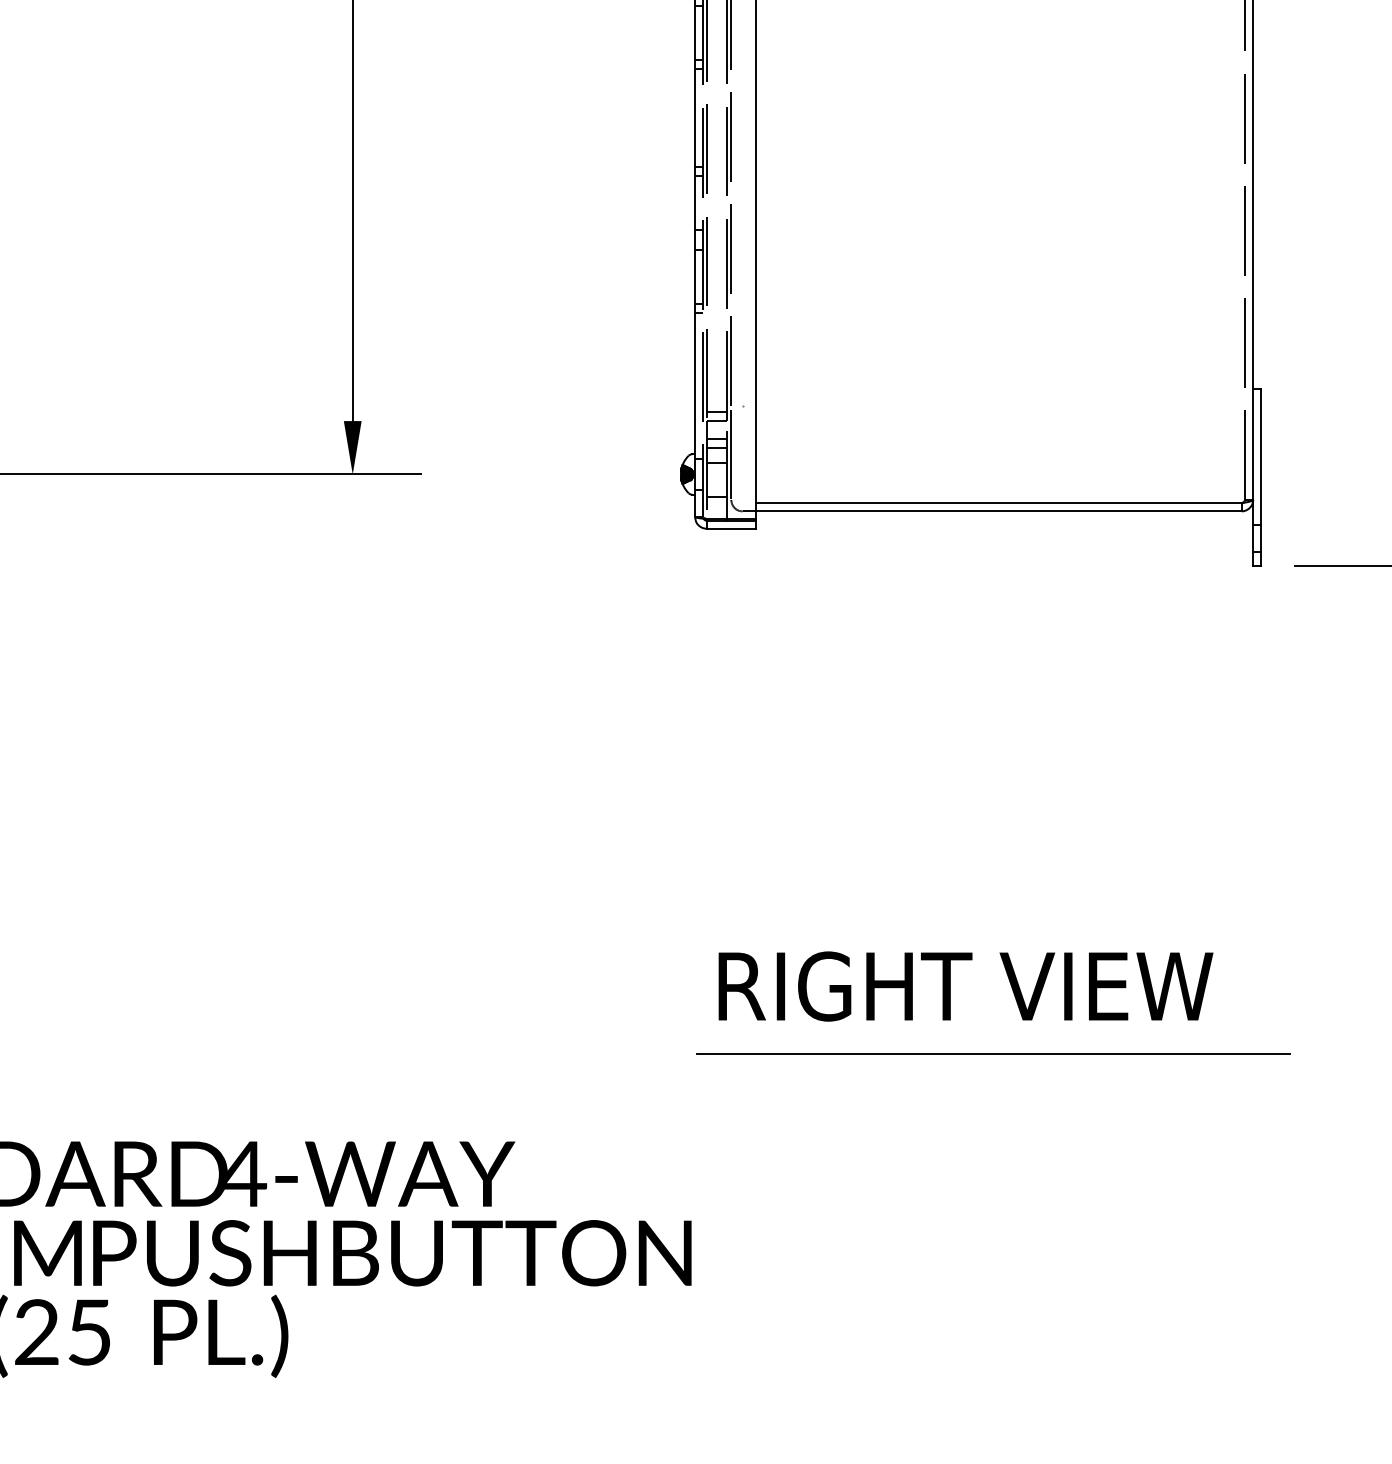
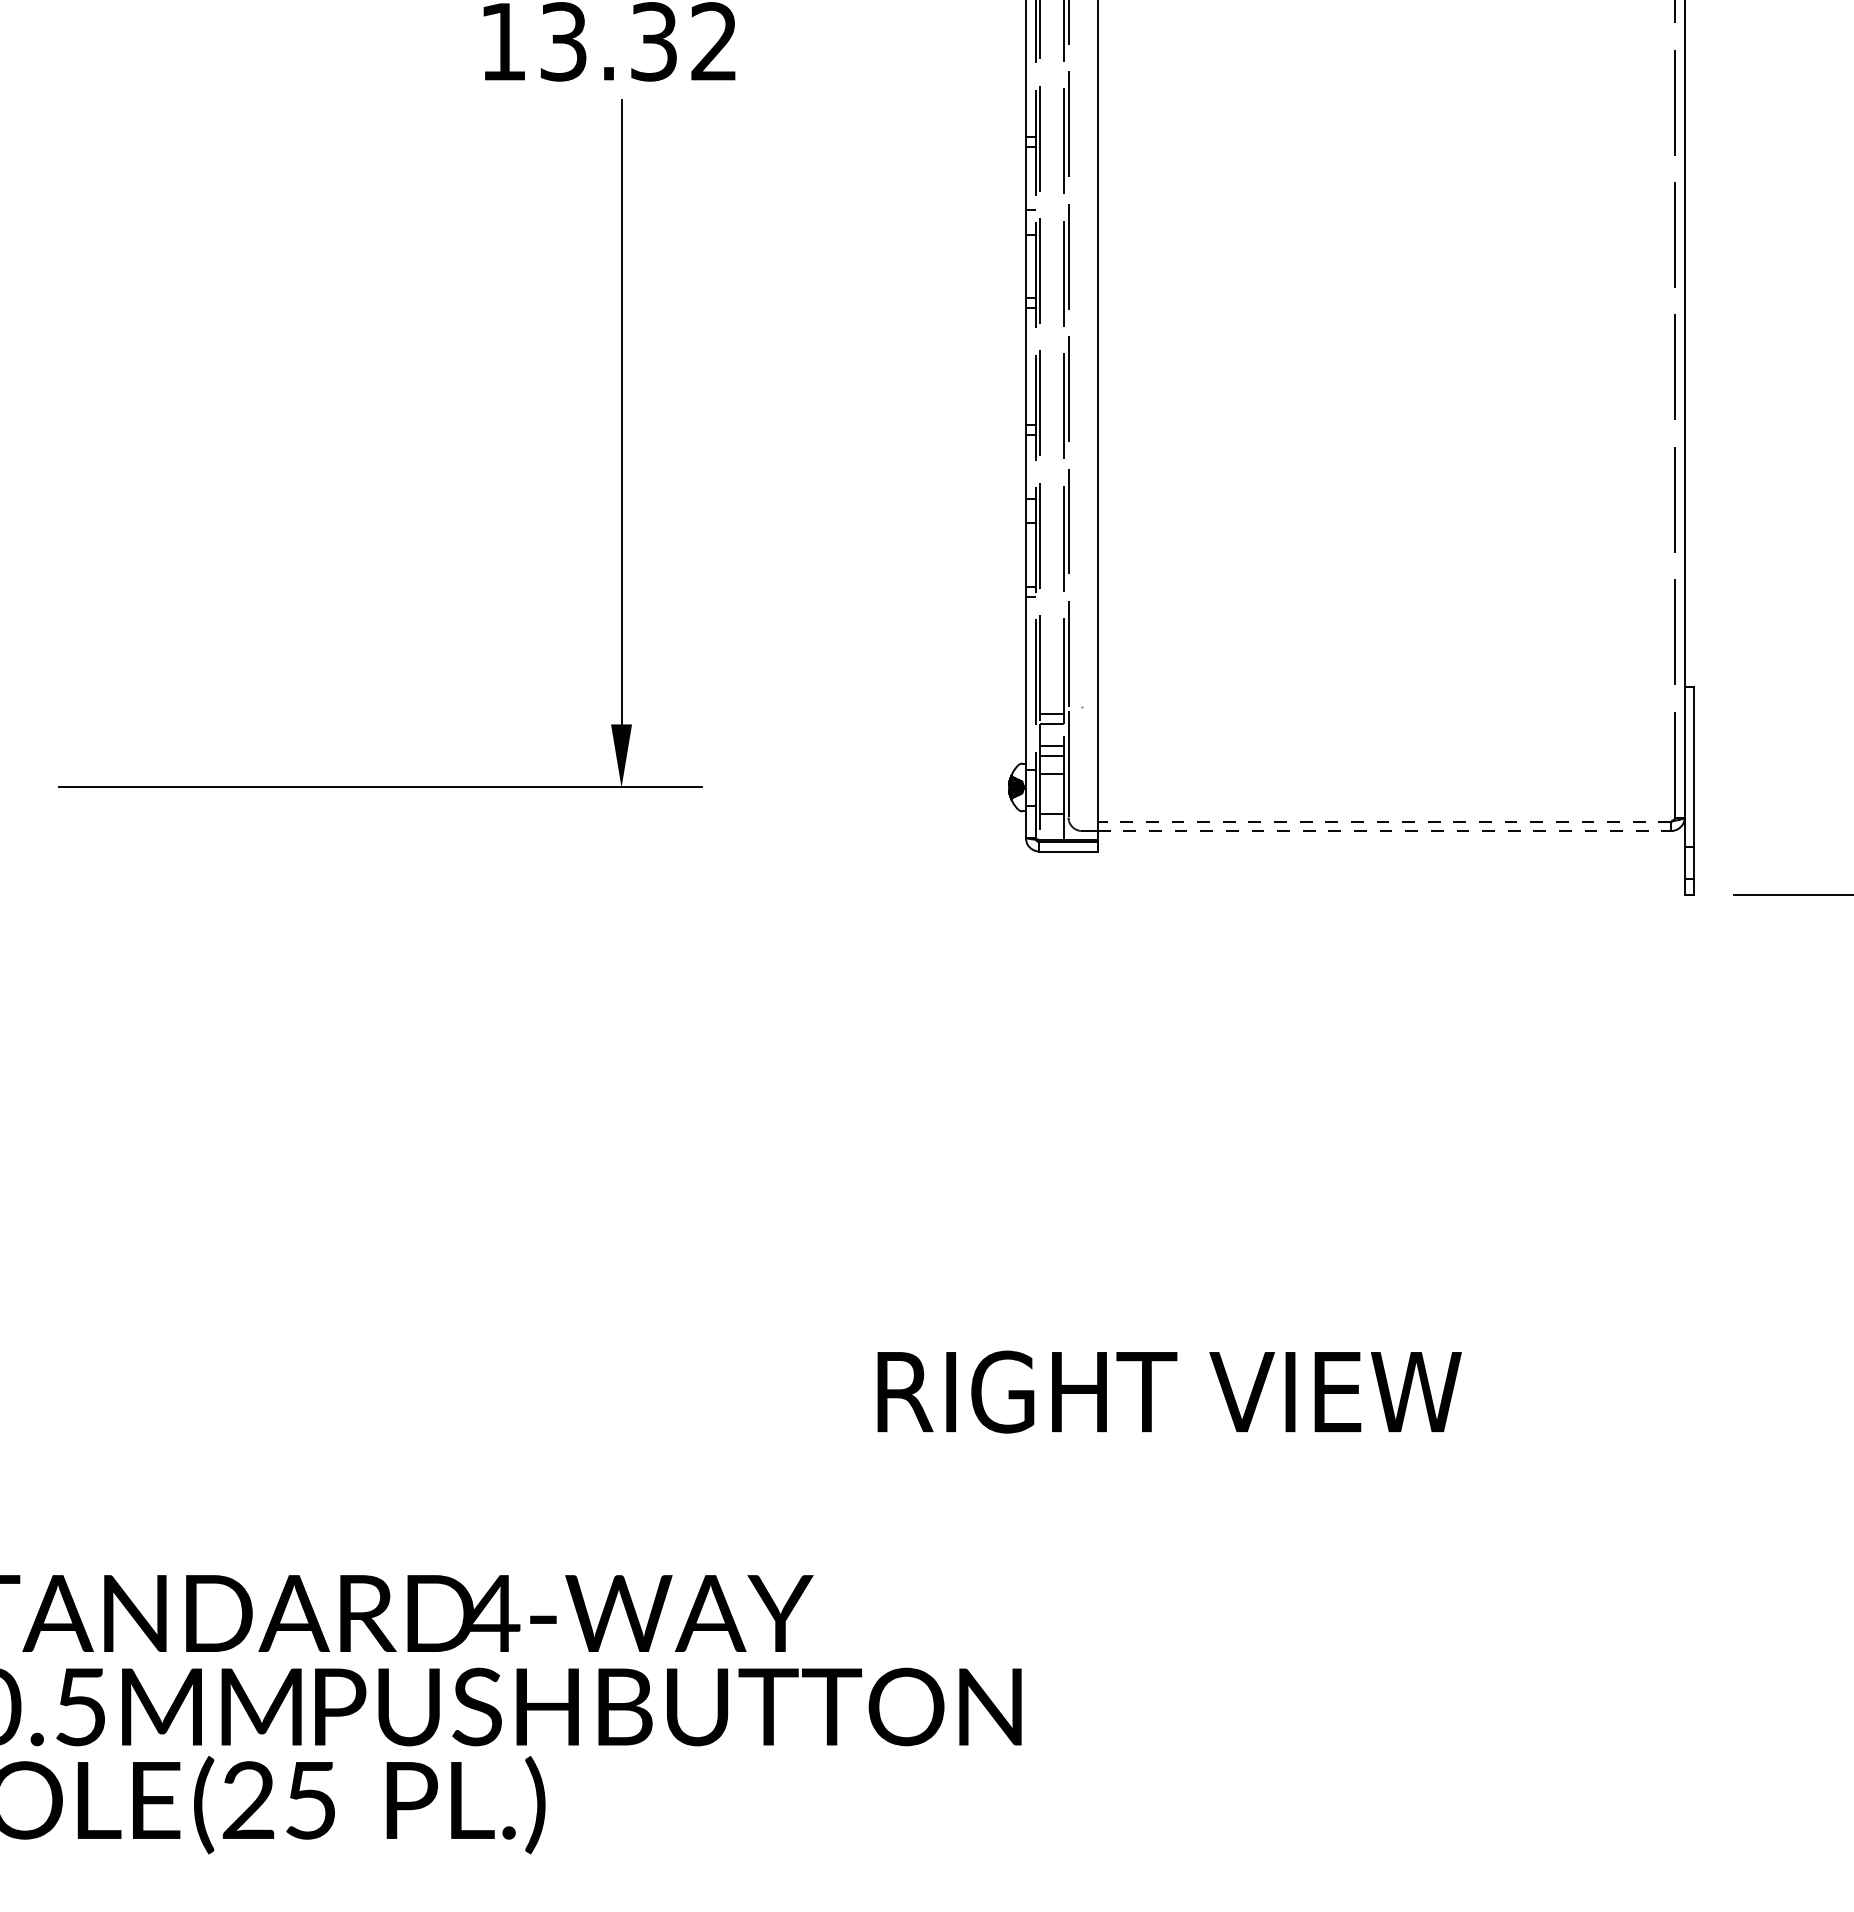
line: (998, 503) -> (1384, 821), solid -> dashed
line: (998, 511) -> (1384, 831), solid -> dashed
text: (965, 986) -> (1169, 1391), moved
line: (992, 1054) -> (1377, 1472), removed

